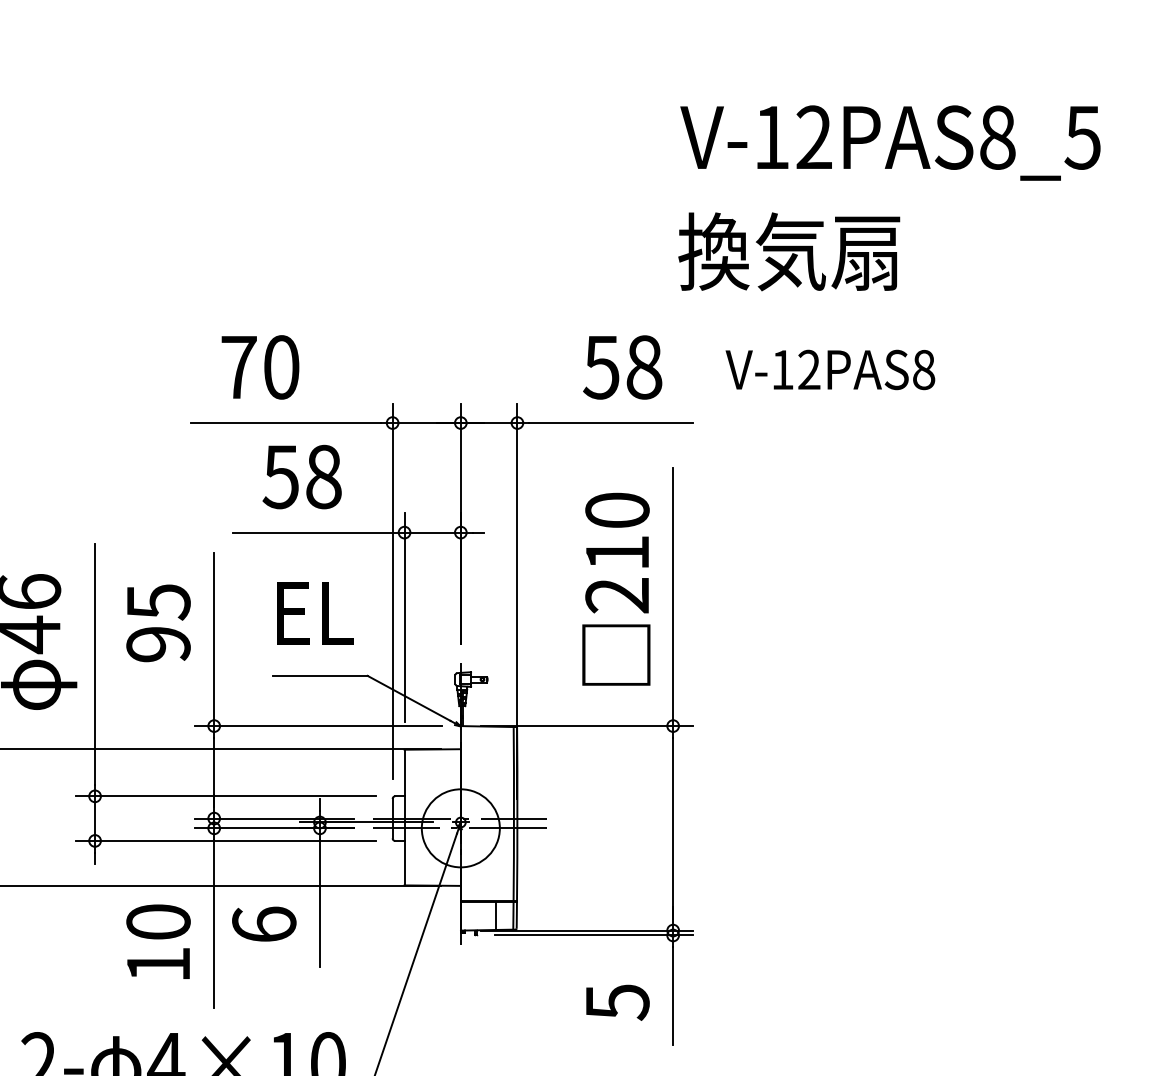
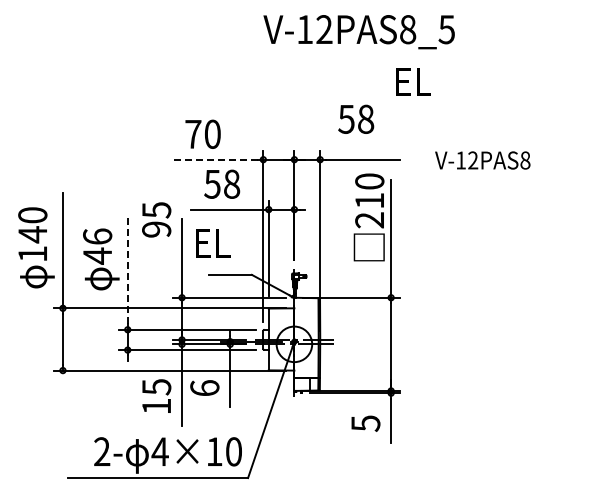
text: (889, 143) -> (358, 32), moved
text: (788, 251) -> (443, 81), 換気扇 -> EL
text: (623, 365) -> (356, 118), moved
text: (829, 369) -> (482, 160), moved
line: (285, 422) -> (214, 159), solid -> dashed
text: (614, 589) -> (368, 217), moved
text: (316, 613) -> (213, 243), moved
text: (158, 622) -> (156, 219), moved
line: (94, 664) -> (127, 269), solid -> dashed
text: (158, 923) -> (156, 387), 10 -> 15

